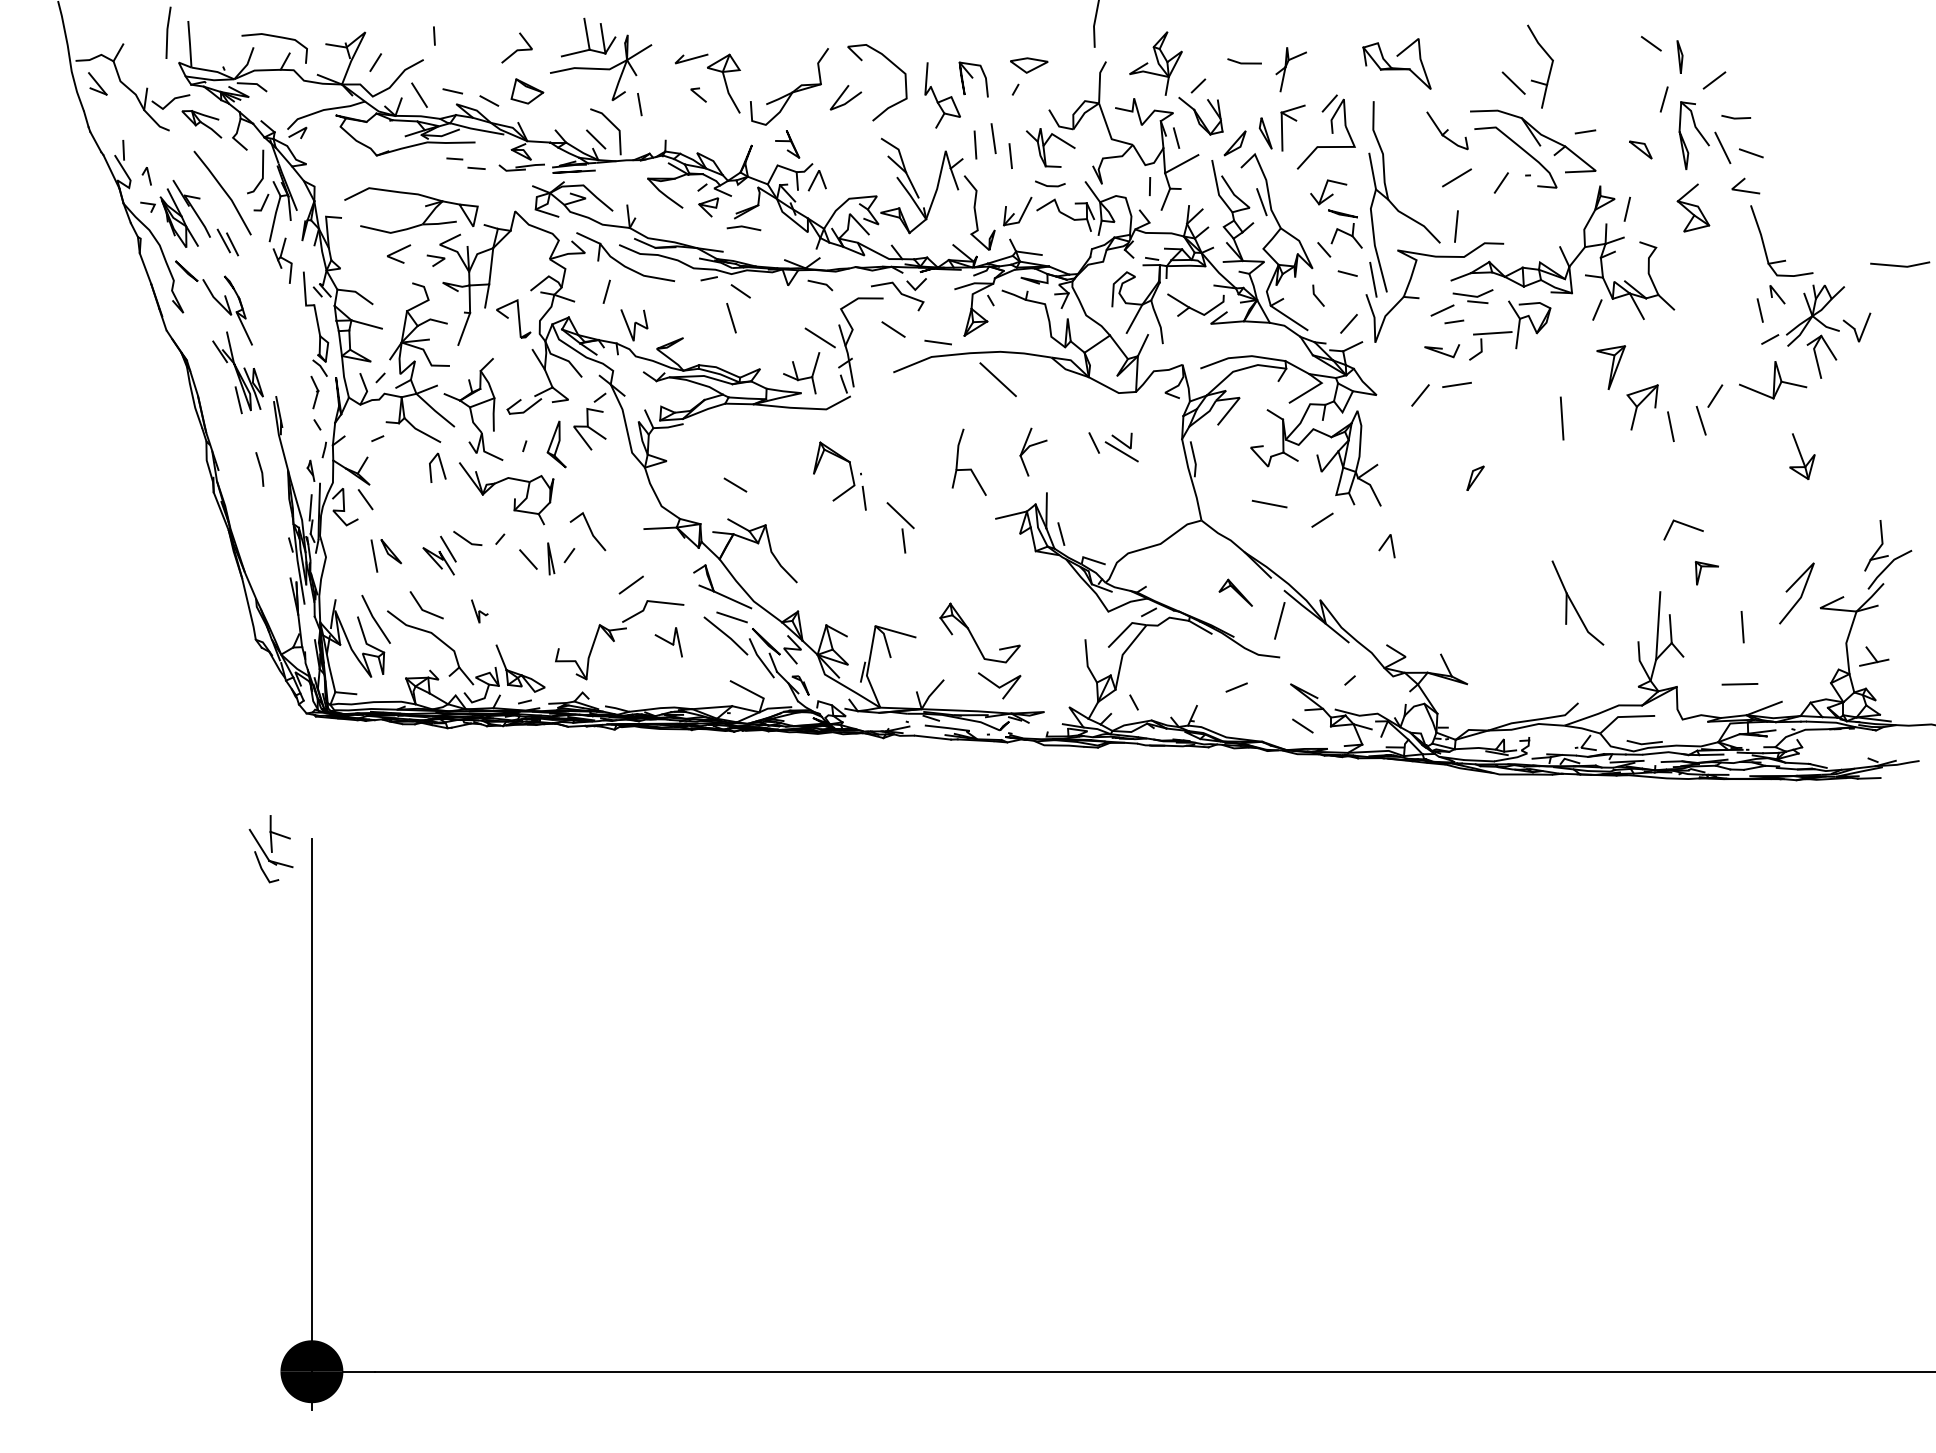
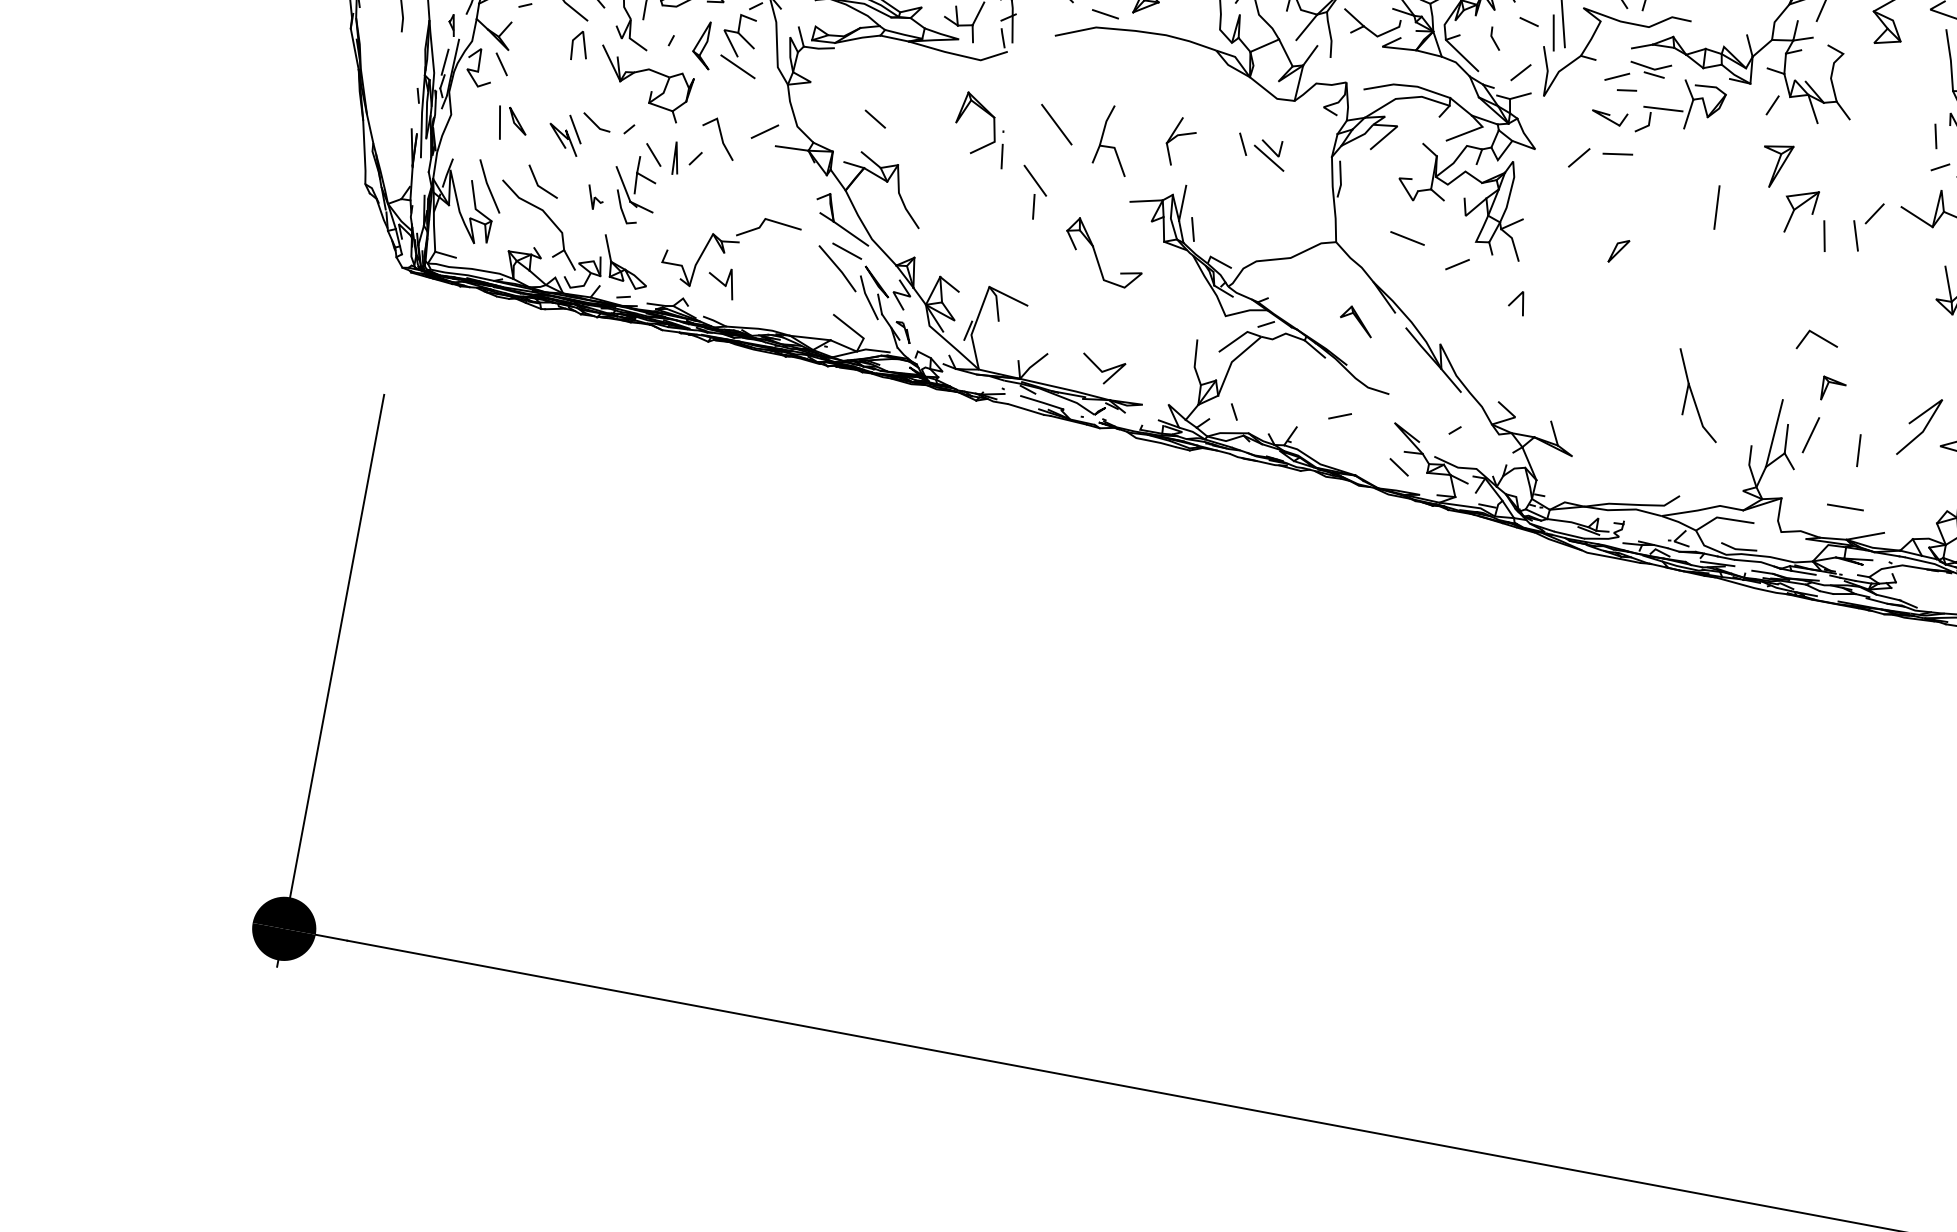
line: (997, 379) -> (1056, 124), moved
line: (593, 459) -> (737, 66), added
line: (630, 584) -> (764, 130), moved
line: (1279, 620) -> (1810, 434), moved
part: (973, 636) -> (1096, 255), moved
part: (668, 642) -> (721, 282), moved
part: (270, 849) -> (633, 190), moved

